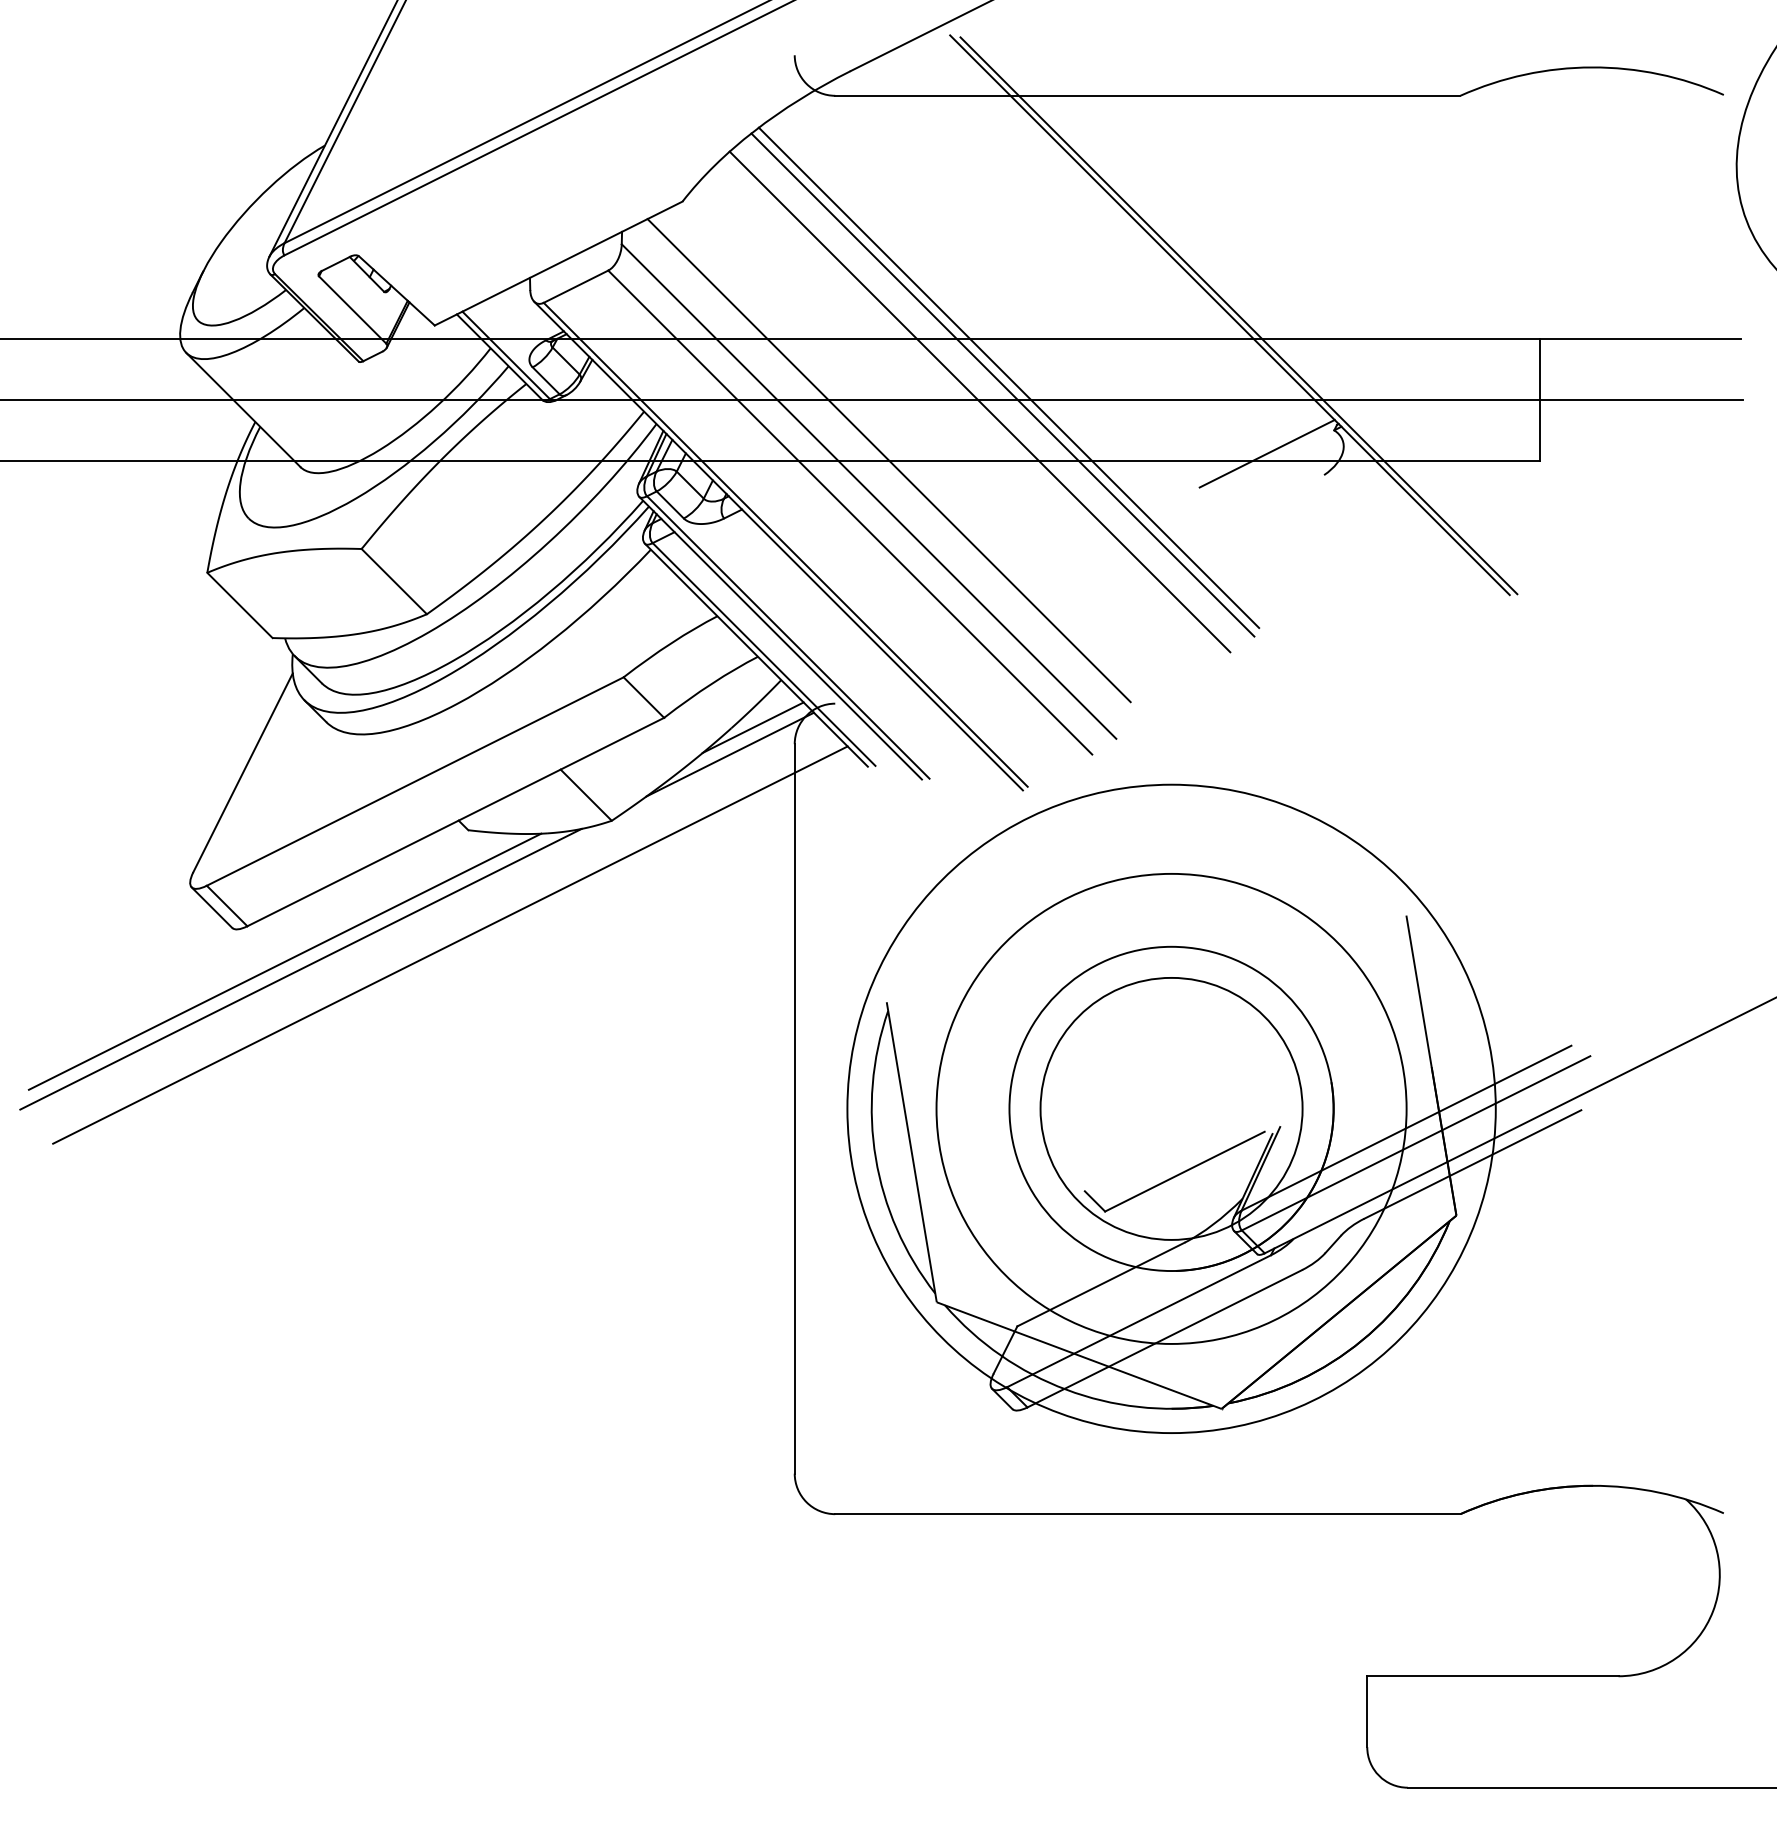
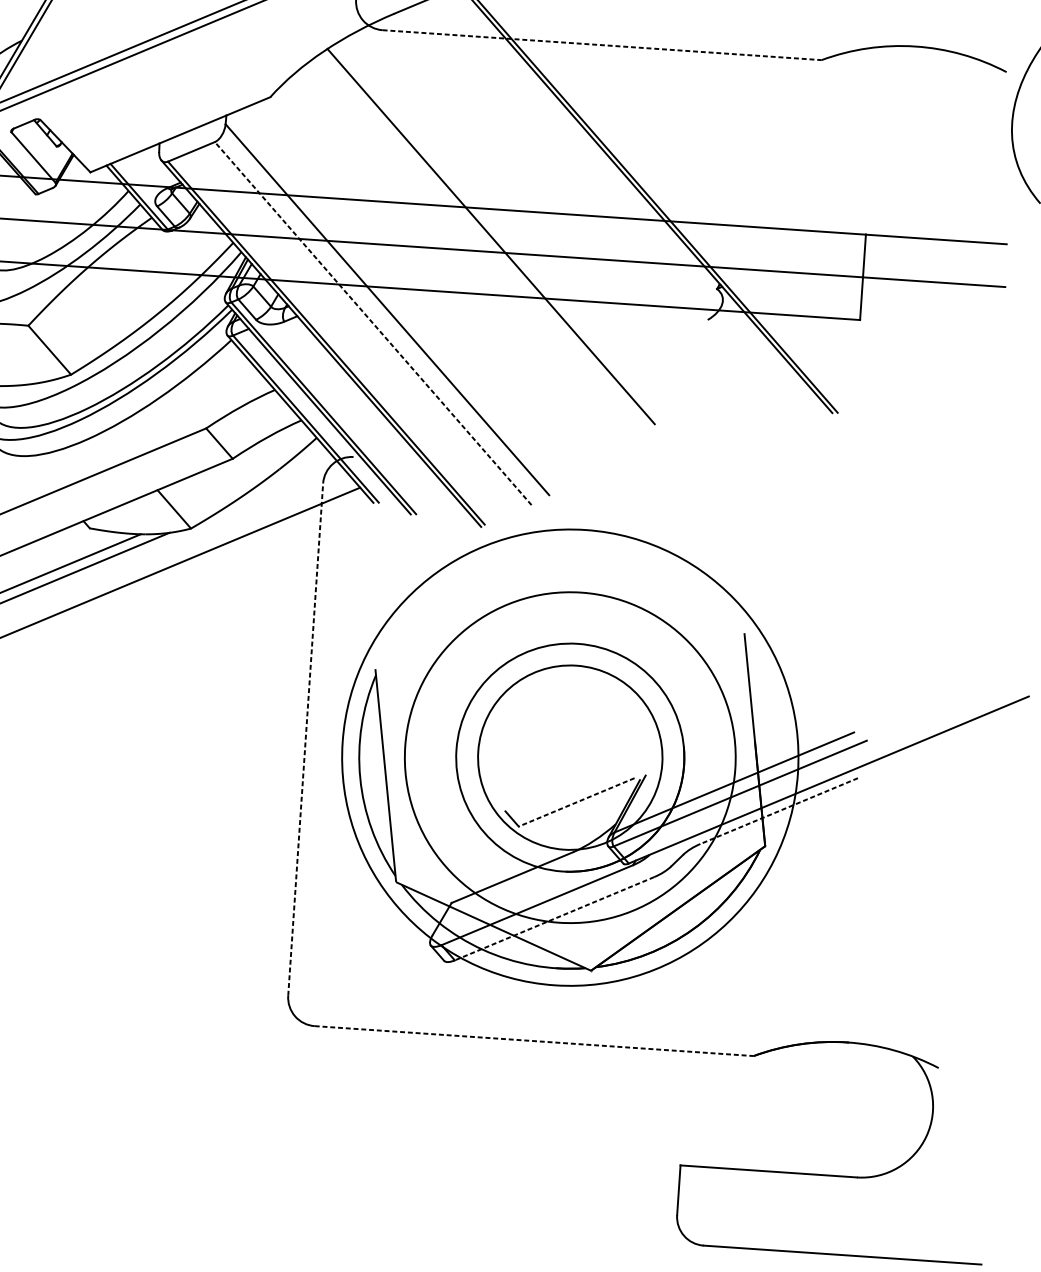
line: (1147, 95) -> (601, 44), solid -> dashed
line: (1002, 384) -> (486, 240), removed
line: (979, 401) -> (469, 251), removed
line: (1266, 453) -> (668, 302), removed
line: (888, 460) -> (402, 288), removed
line: (849, 512) -> (372, 323), solid -> dashed
line: (752, 727) -> (294, 469), removed
line: (729, 754) -> (276, 487), removed
line: (794, 1108) -> (305, 739), solid -> dashed
line: (1472, 1164) -> (778, 811), solid -> dashed
line: (1184, 1171) -> (576, 802), solid -> dashed
line: (1164, 1338) -> (554, 918), solid -> dashed
line: (1147, 1514) -> (533, 1041), solid -> dashed

